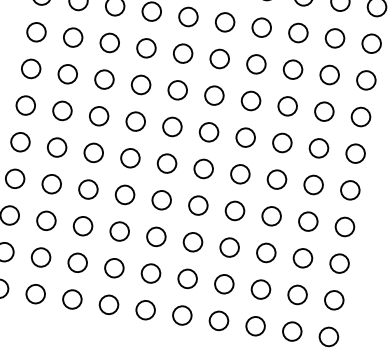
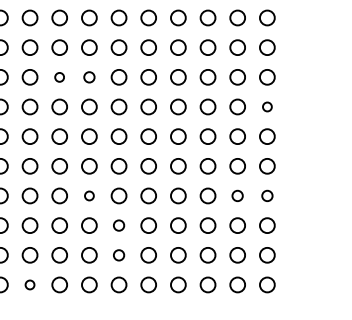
circle: (109, 43) -> (59, 77), size x0.6
circle: (146, 48) -> (89, 77), size x0.7
circle: (361, 116) -> (267, 106), size x0.6
circle: (125, 194) -> (89, 195), size x0.6
circle: (308, 221) -> (237, 195), size x0.7
circle: (345, 226) -> (267, 195), size x0.7
circle: (155, 236) -> (118, 225), size x0.7
circle: (150, 273) -> (118, 255), size x0.7
circle: (35, 293) -> (29, 284), size x0.6

